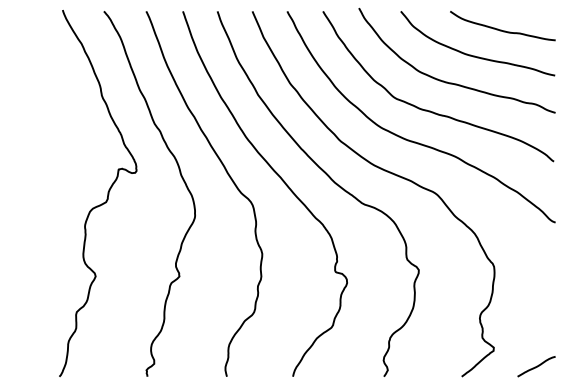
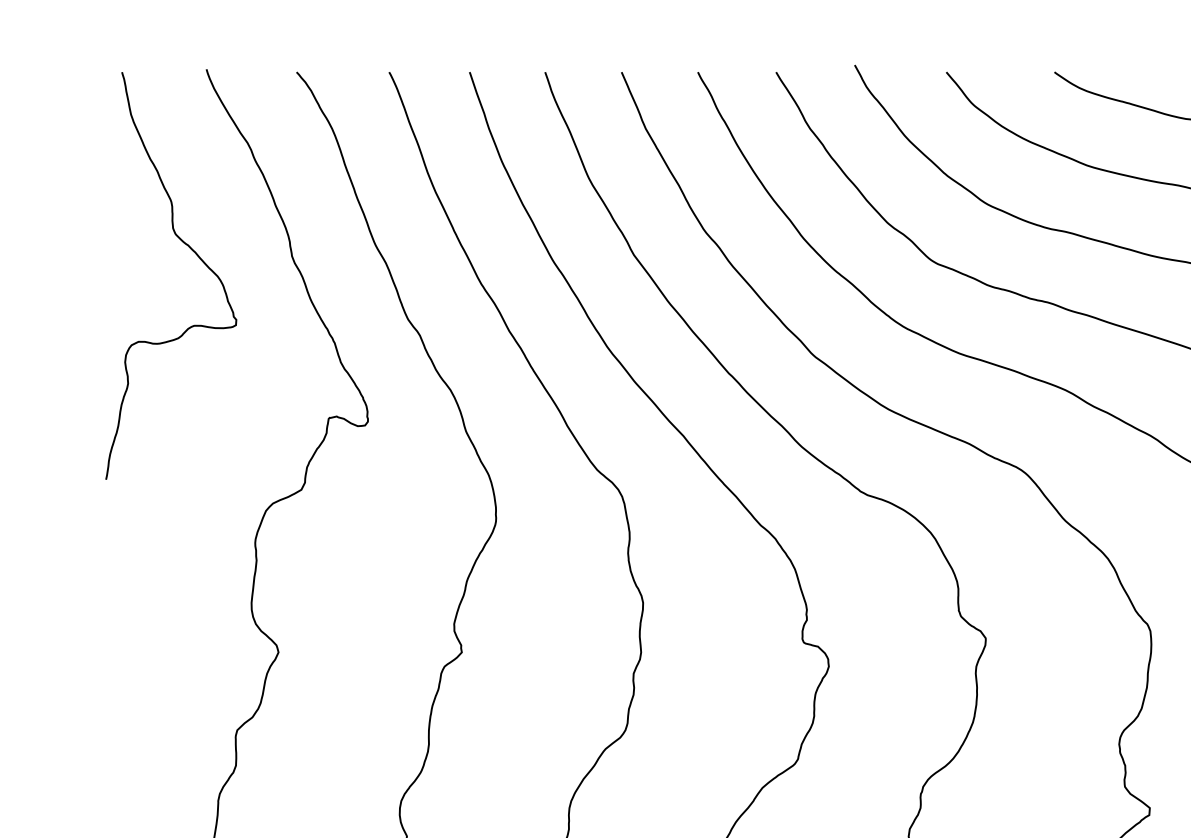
curve: (55, 93) -> (190, 251), added

